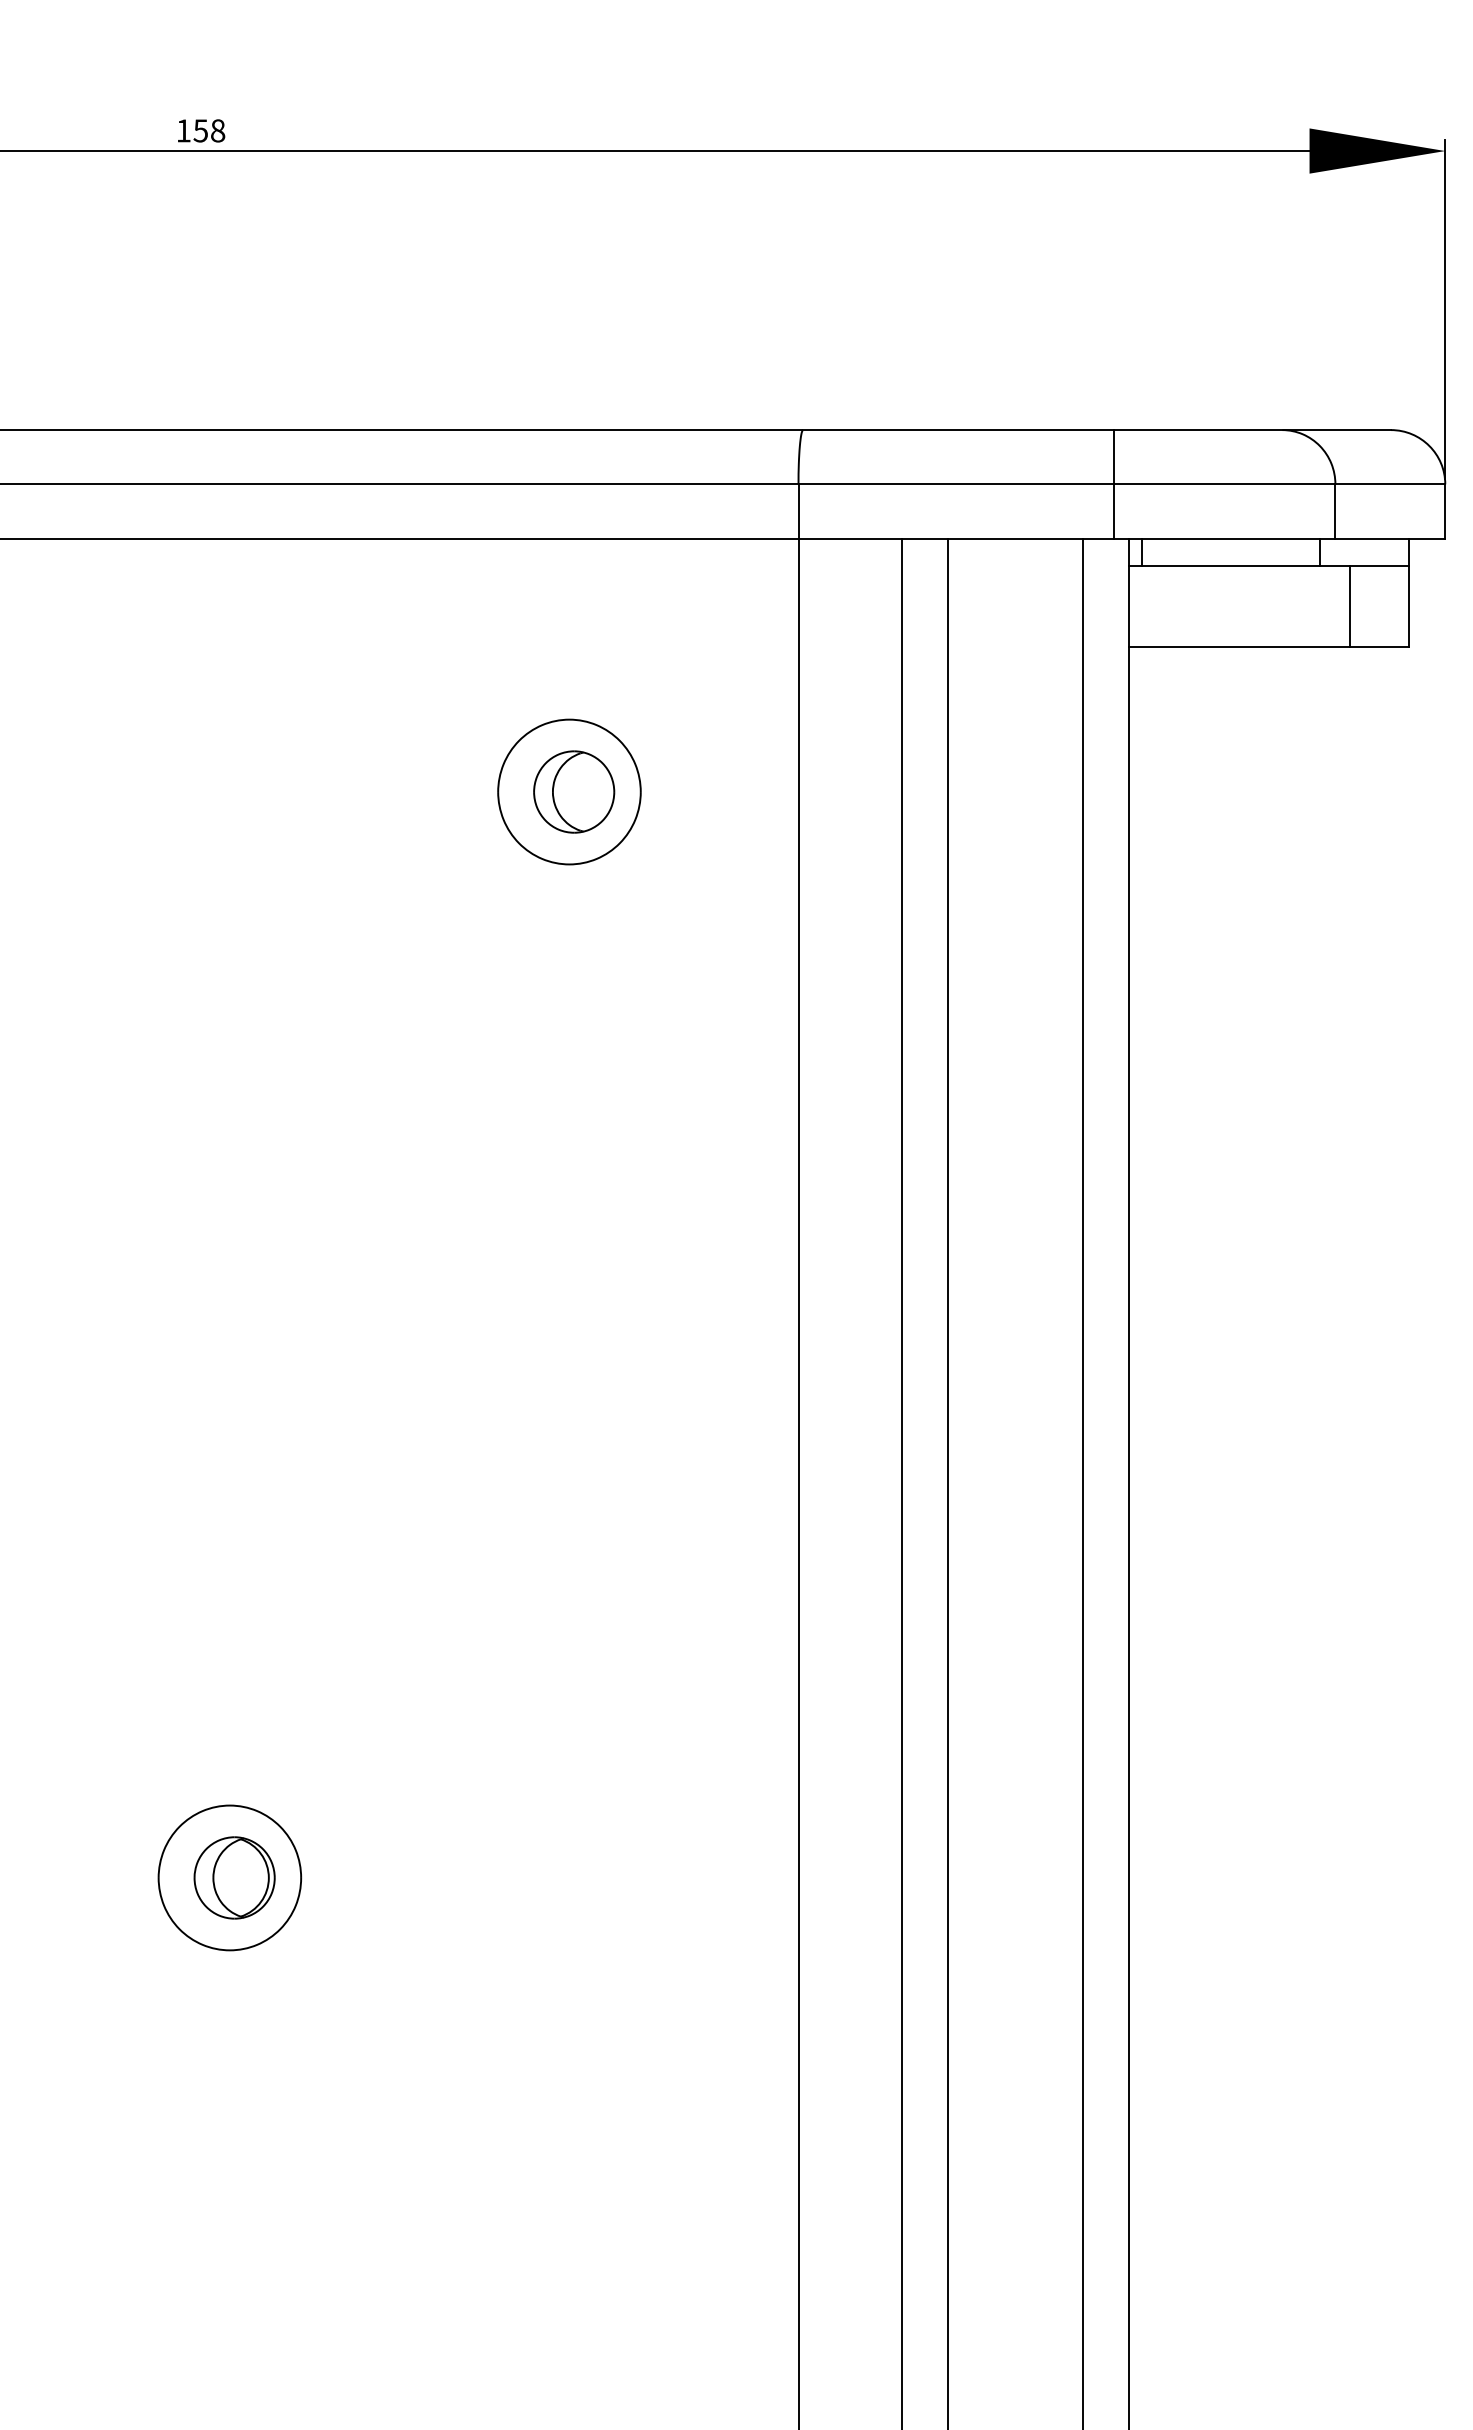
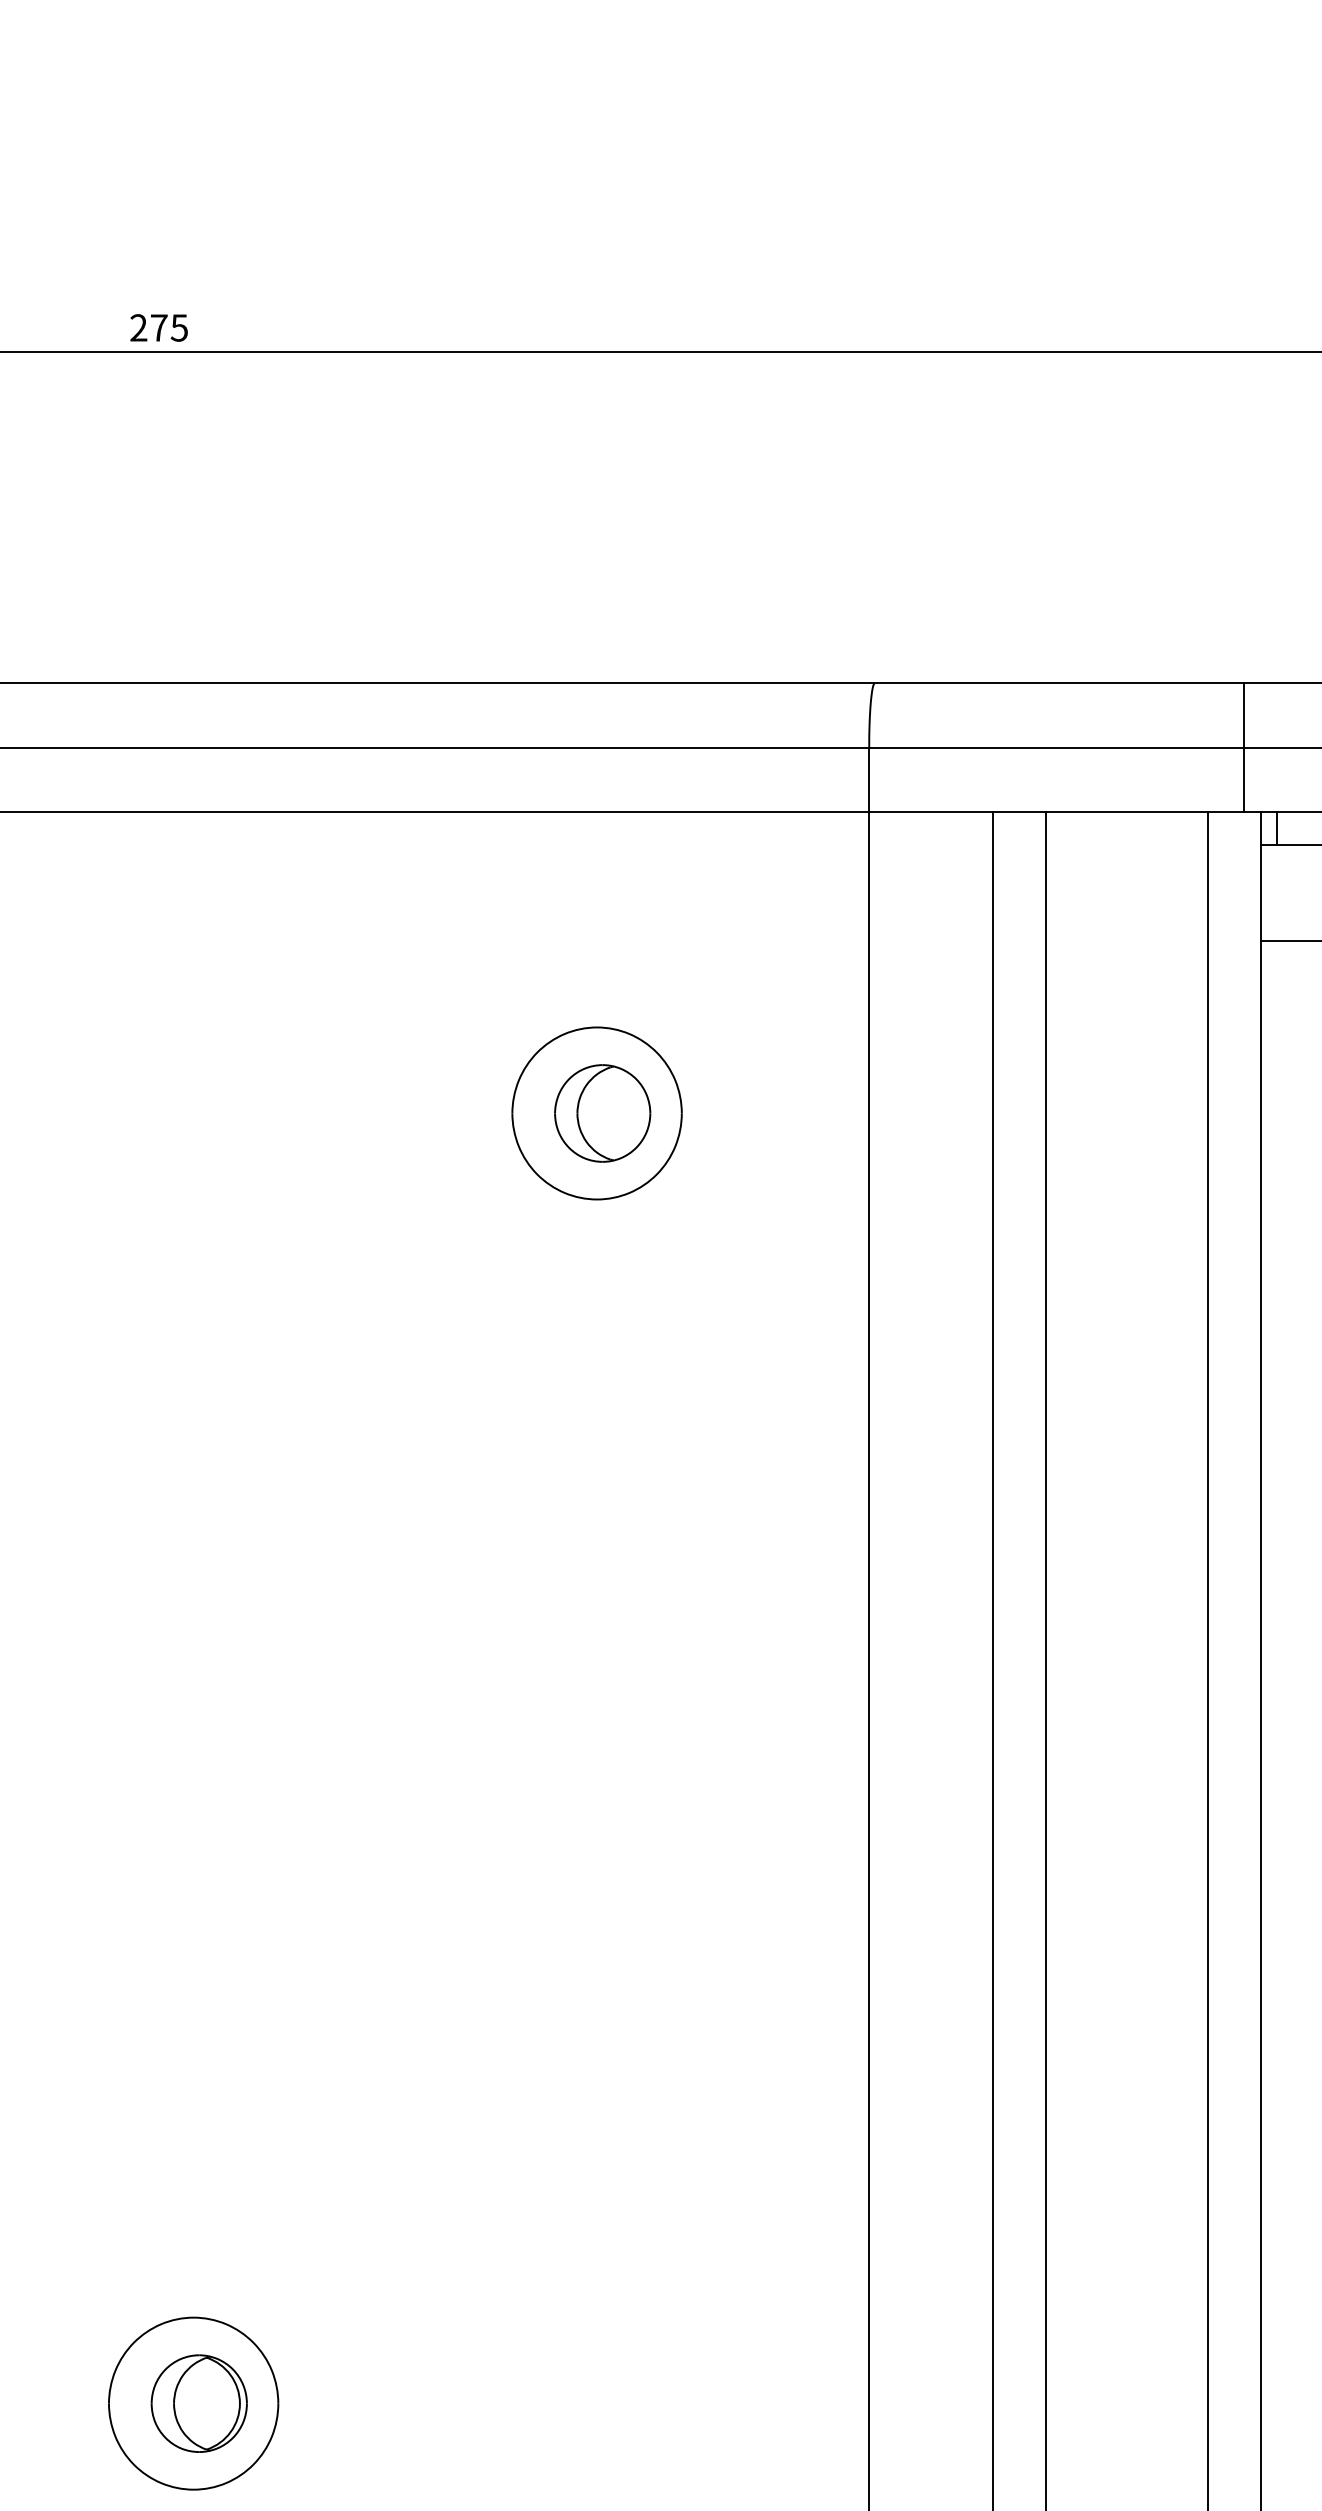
text: (200, 130) -> (158, 327), 158 -> 275

